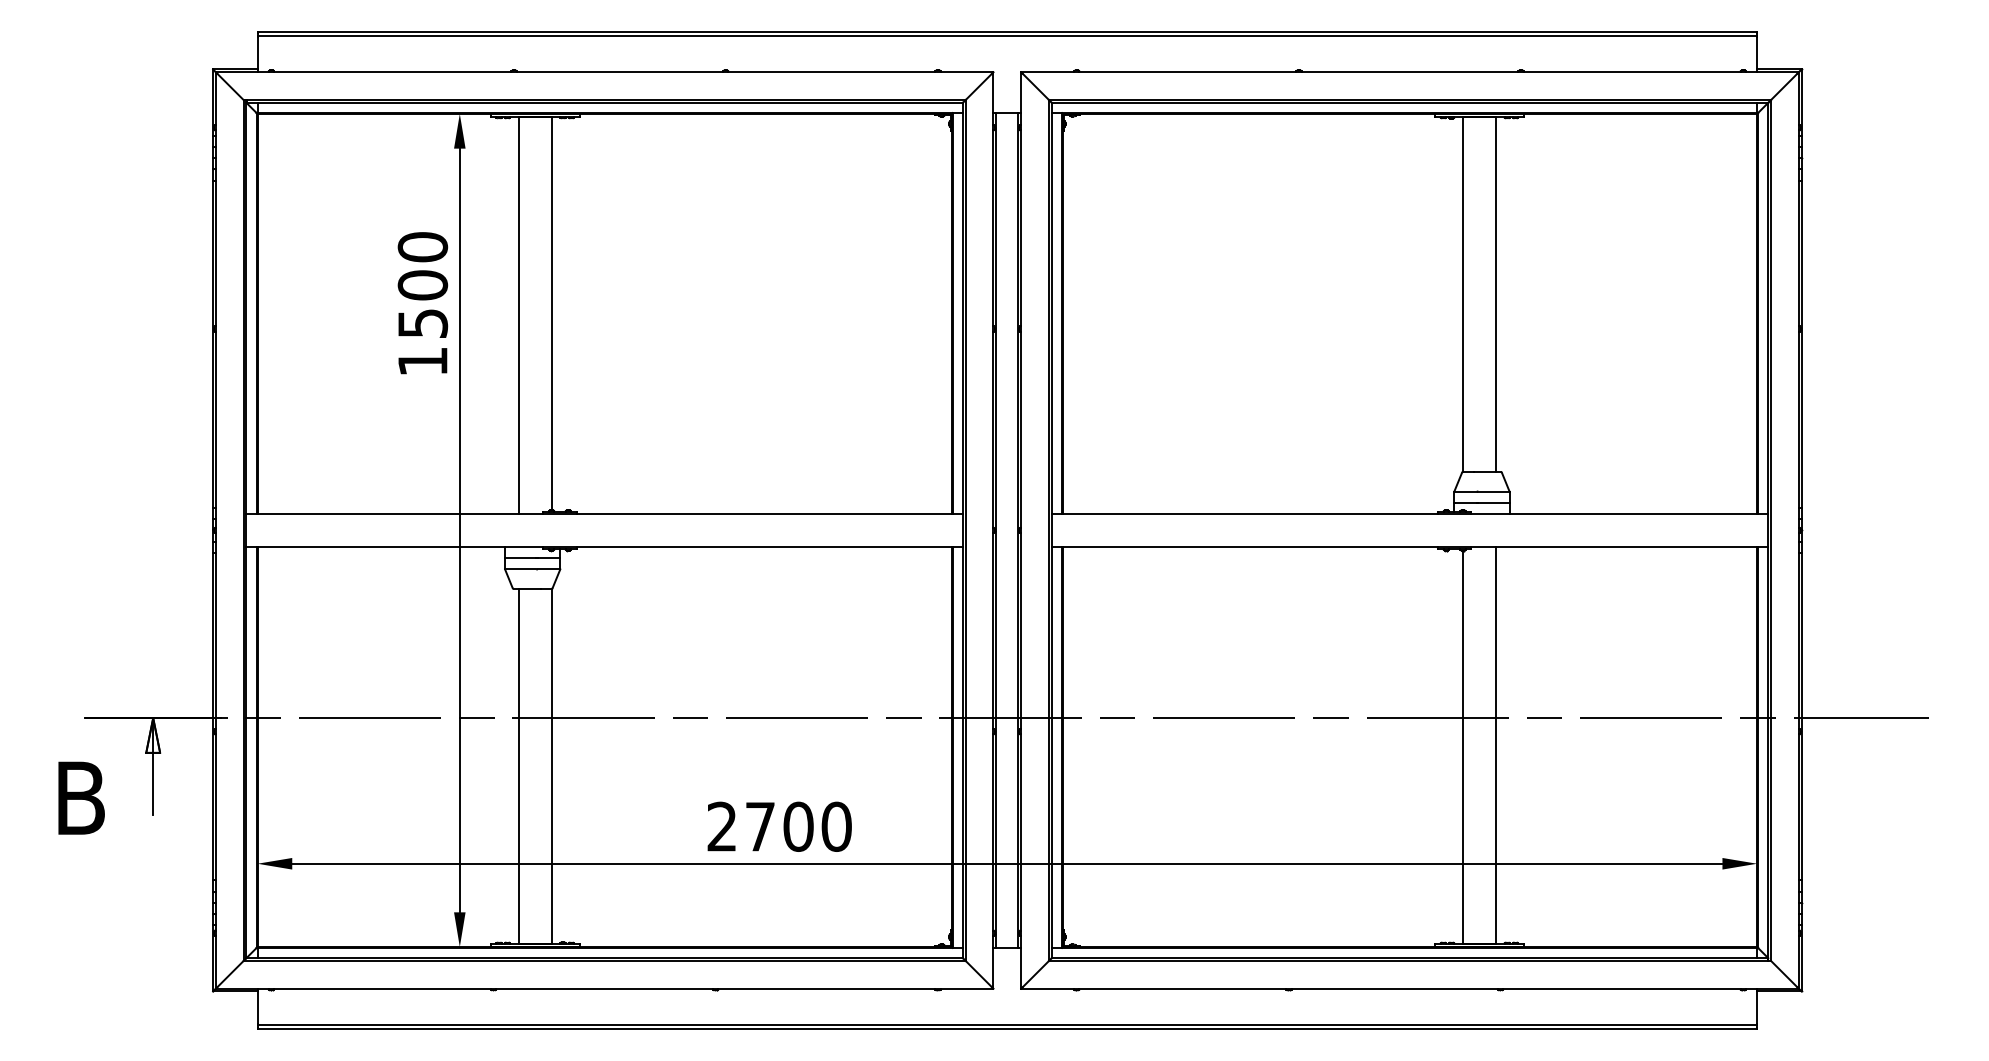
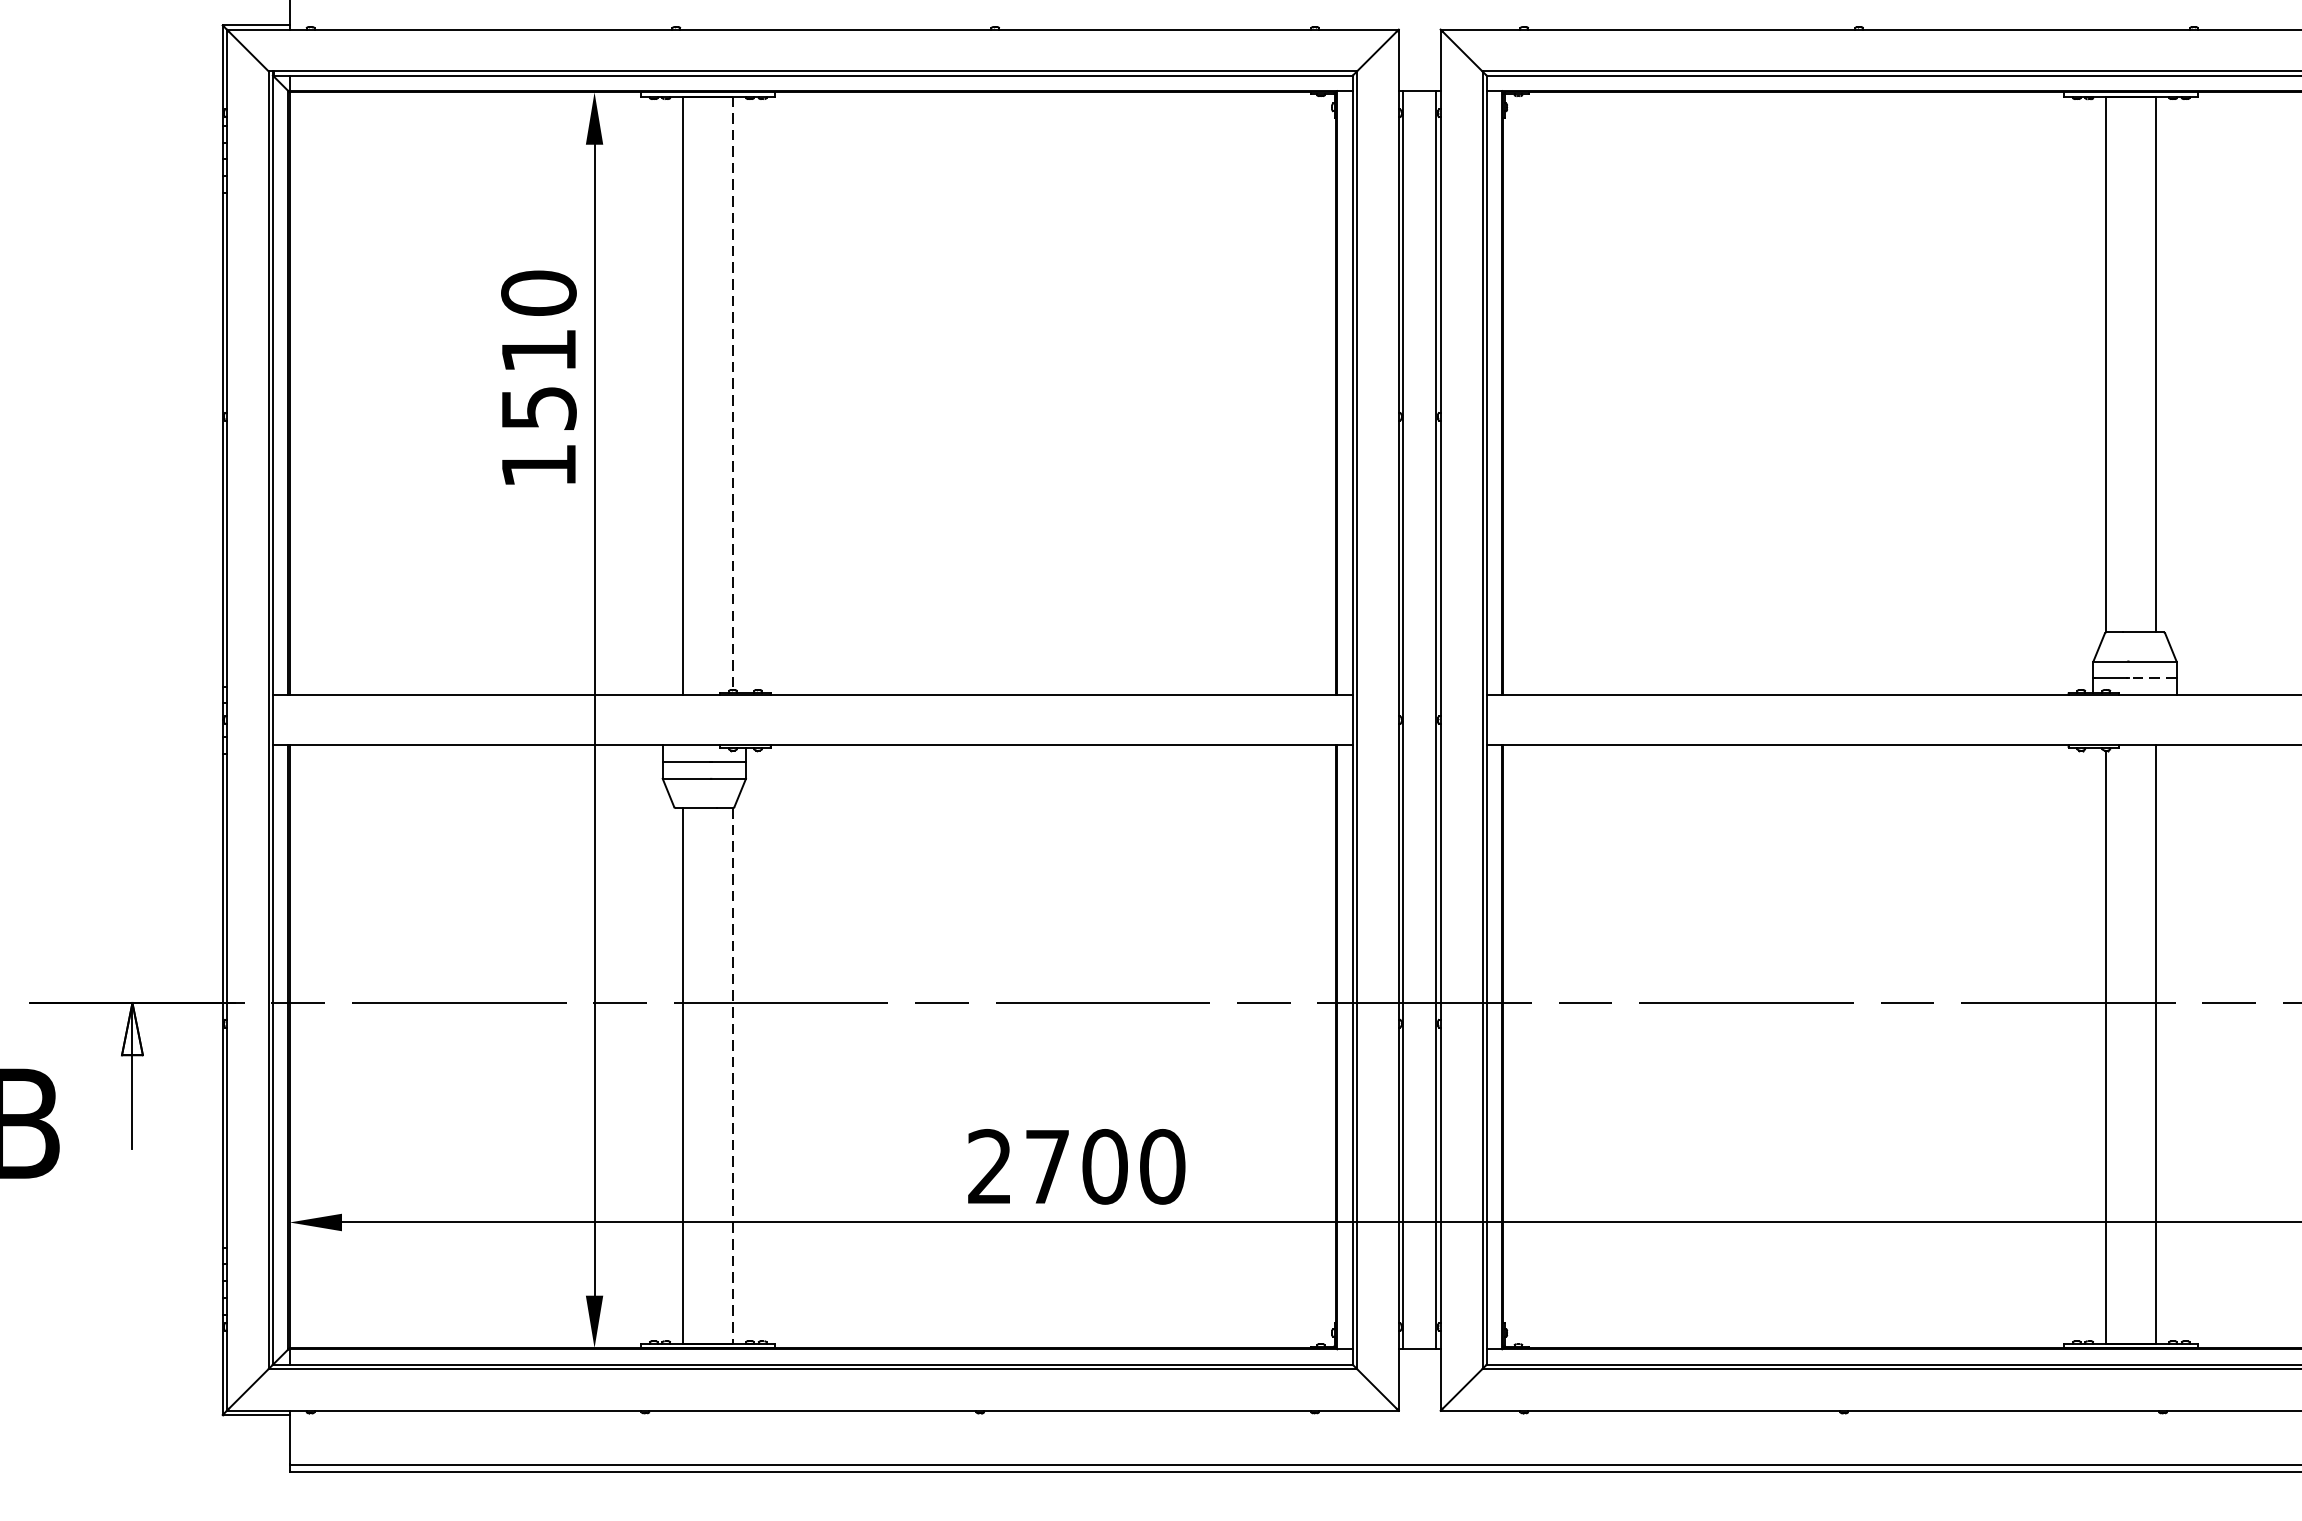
text: (422, 285) -> (538, 350), 1500 -> 1510
line: (551, 313) -> (732, 393), solid -> dashed
line: (1493, 502) -> (2152, 678), solid -> dashed
line: (551, 766) -> (732, 1075), solid -> dashed

